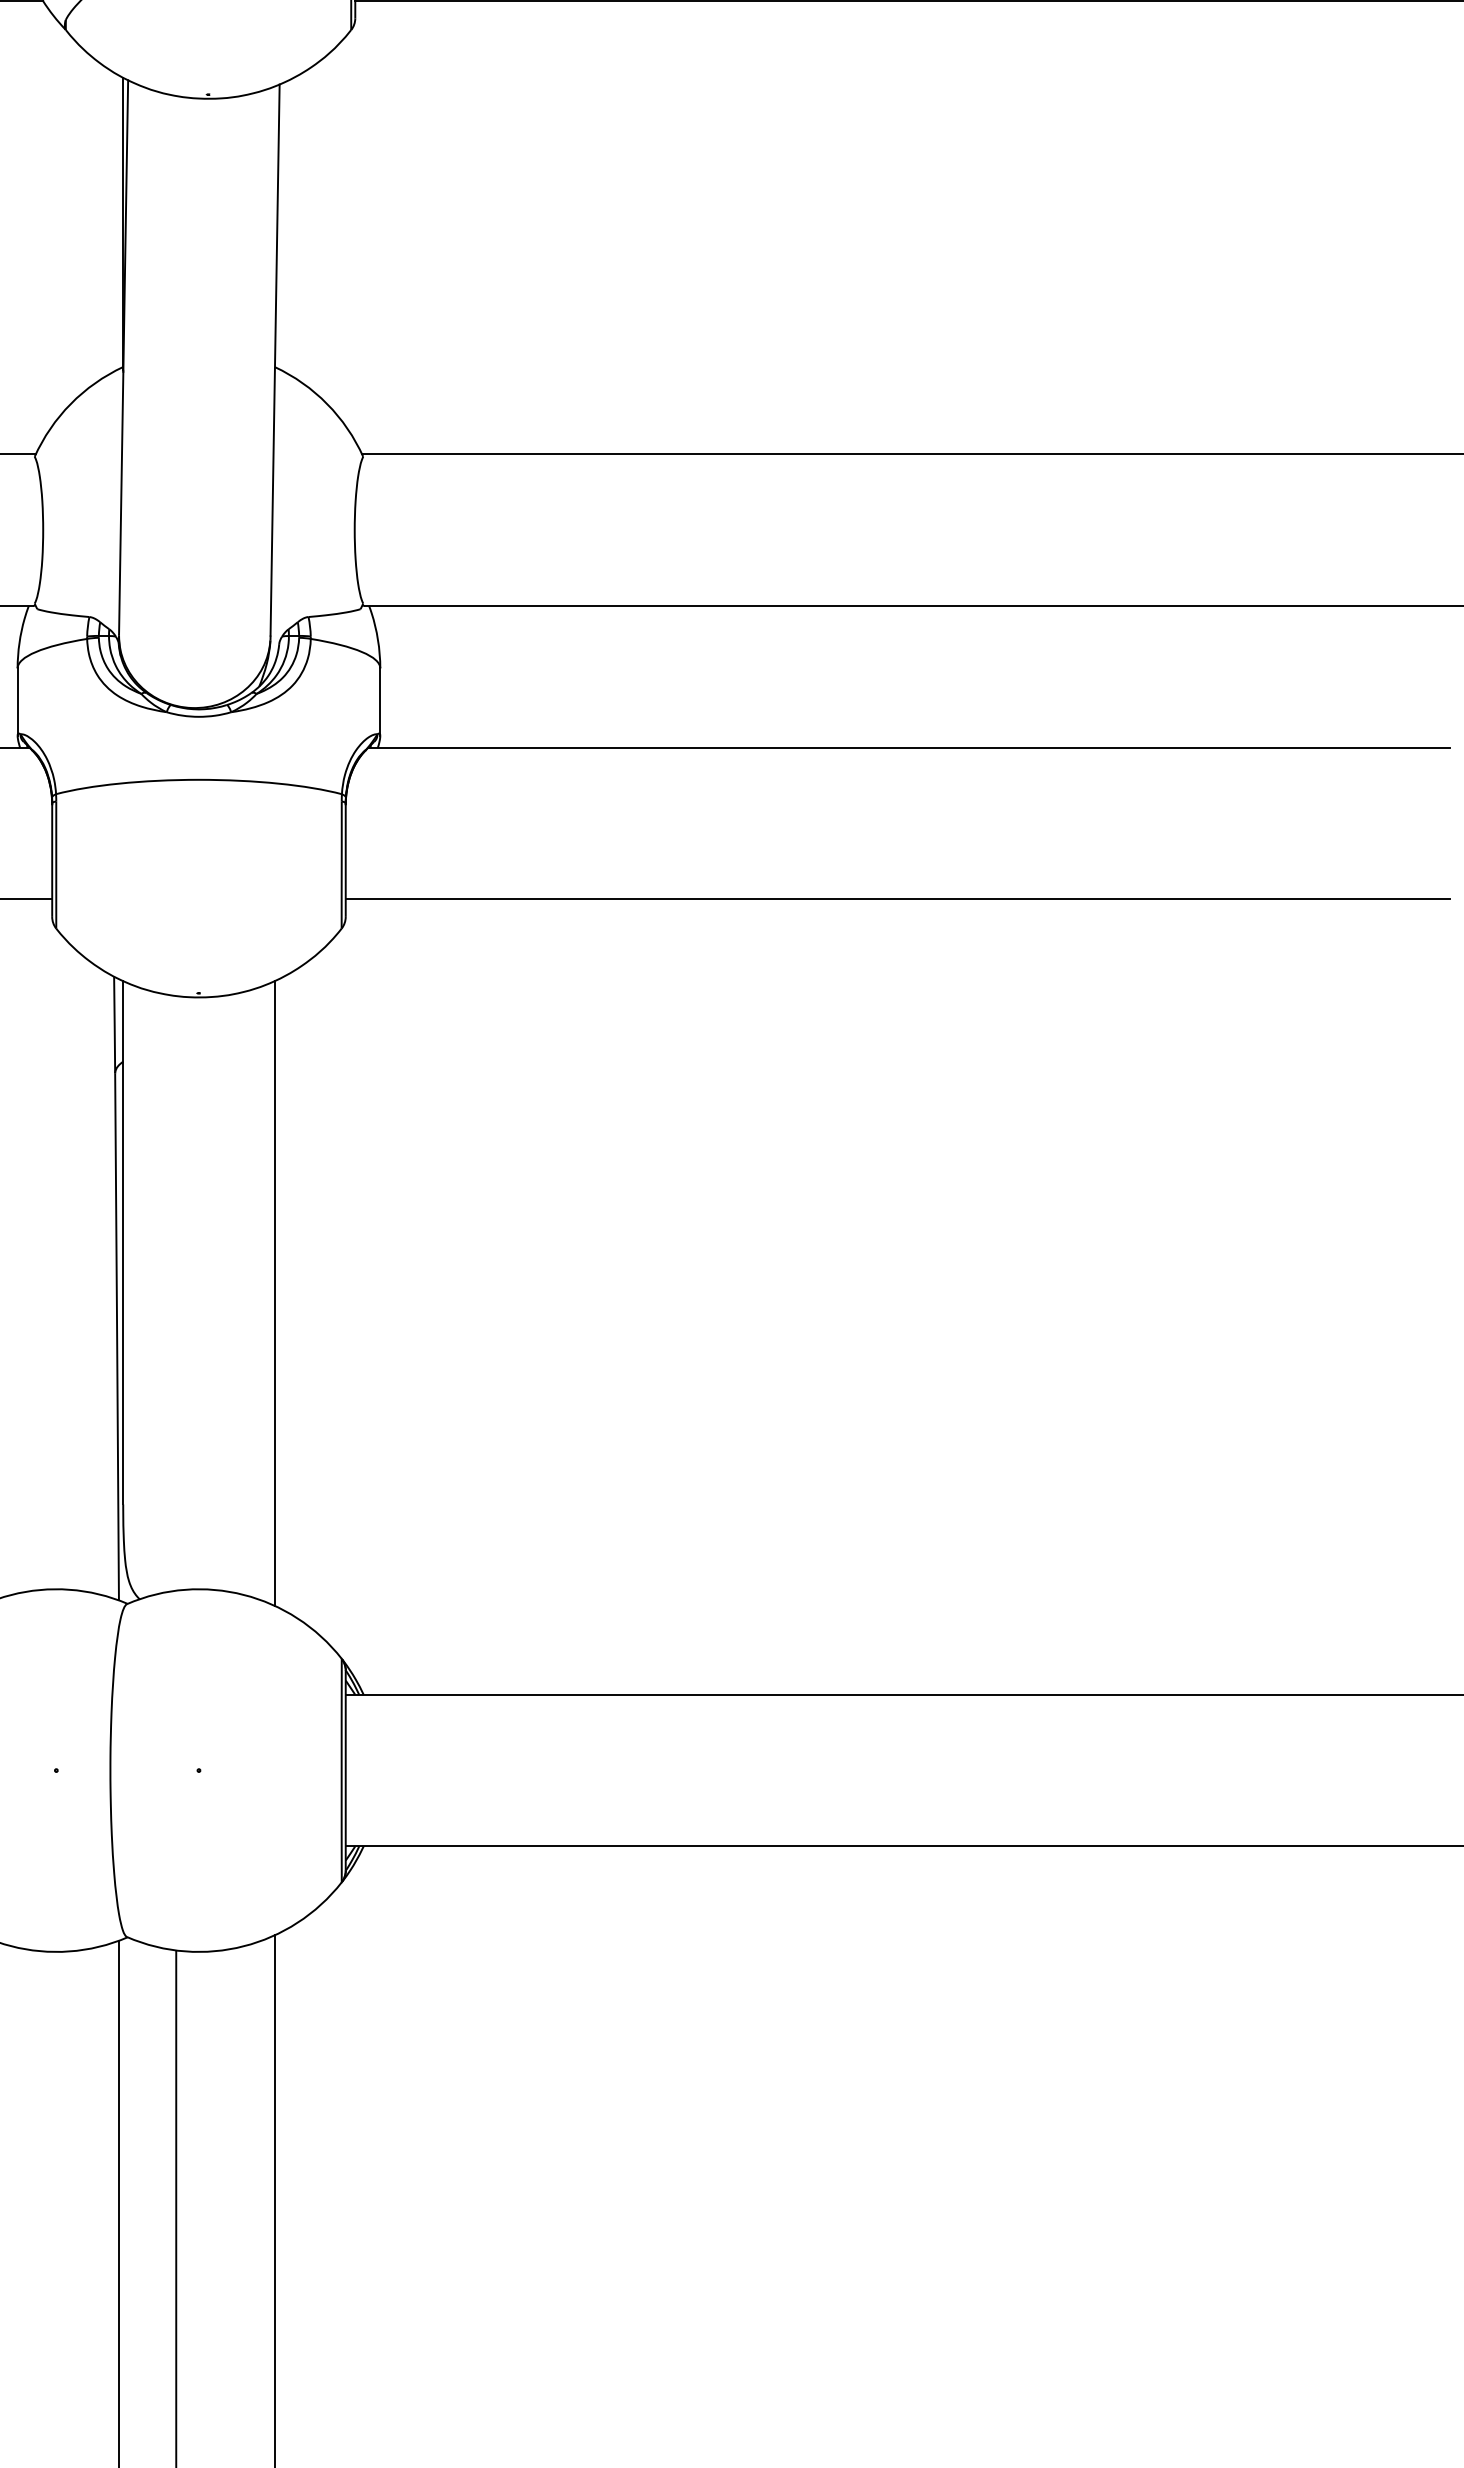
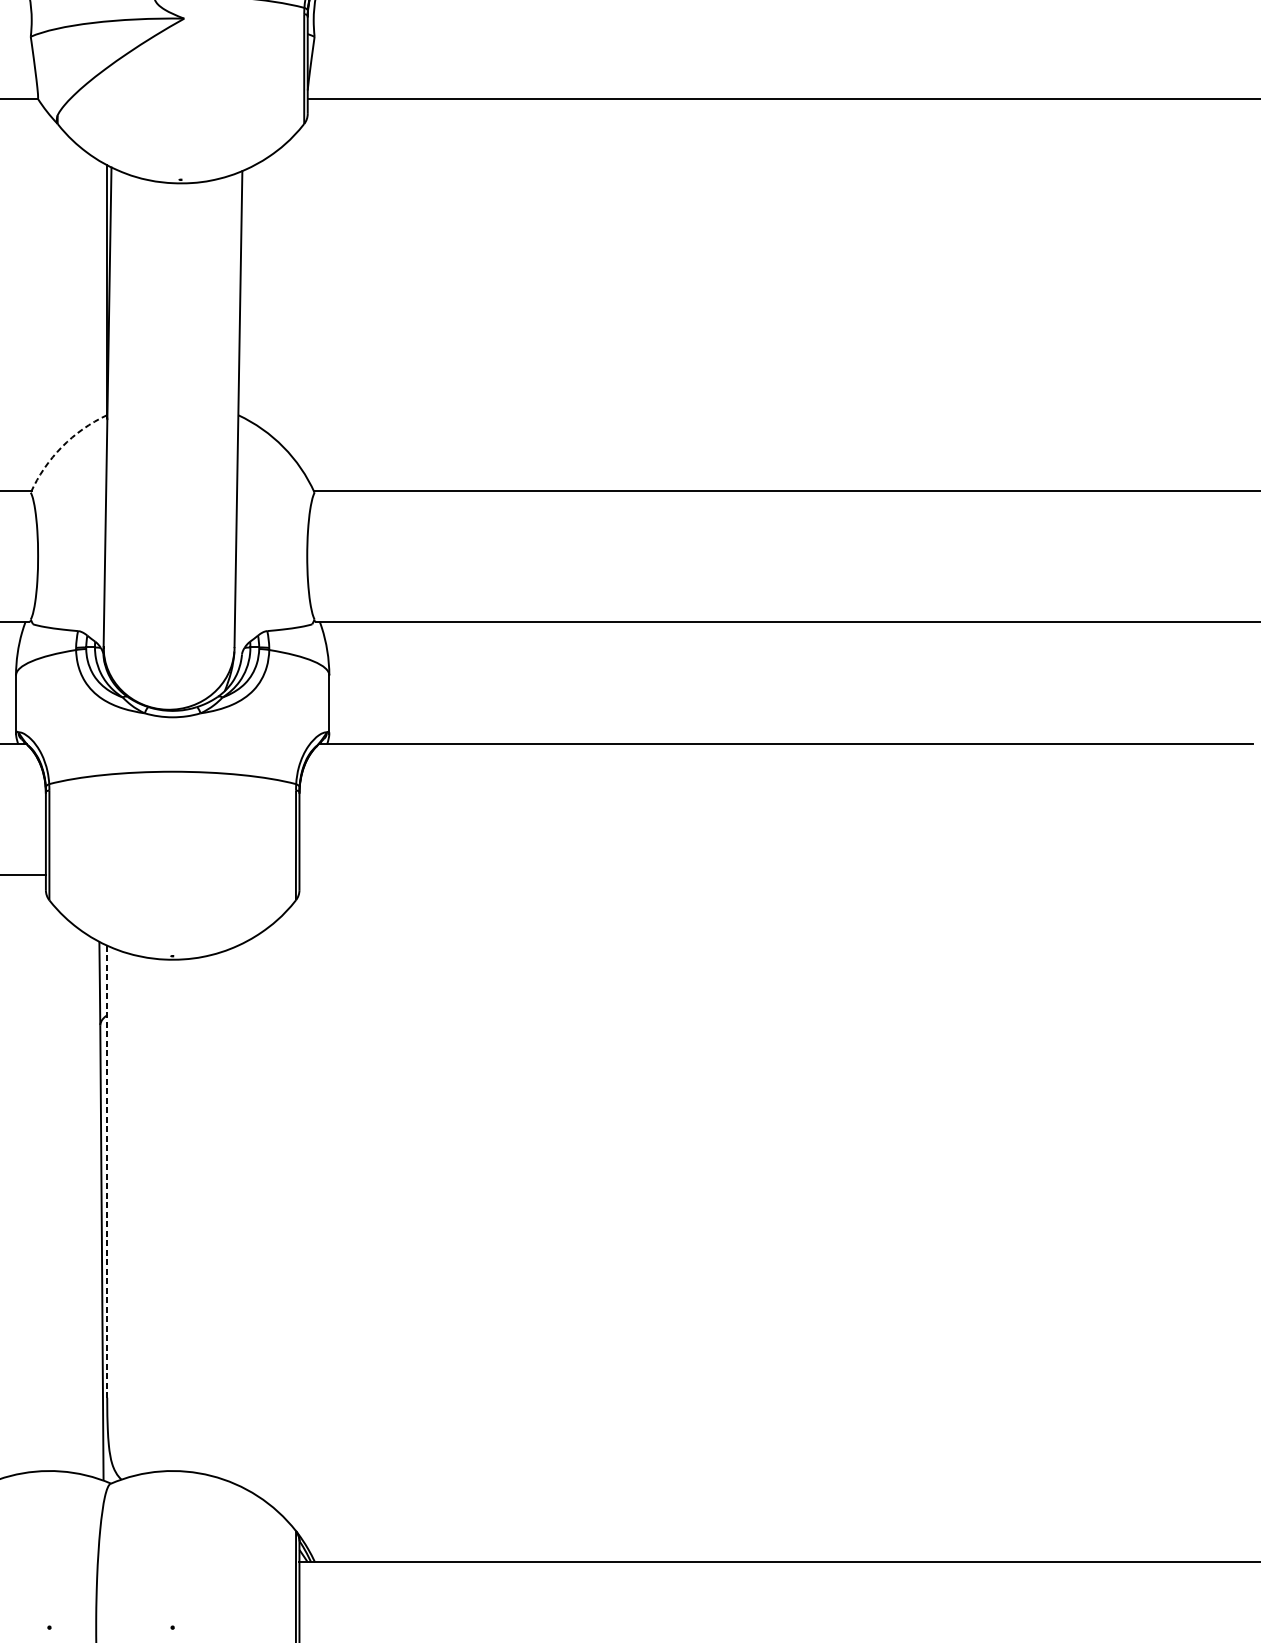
arc: (70, 403) -> (61, 446), solid -> dashed
line: (897, 899) -> (776, 875), removed
line: (123, 1242) -> (107, 1171), solid -> dashed
line: (274, 1293) -> (237, 1215), removed

